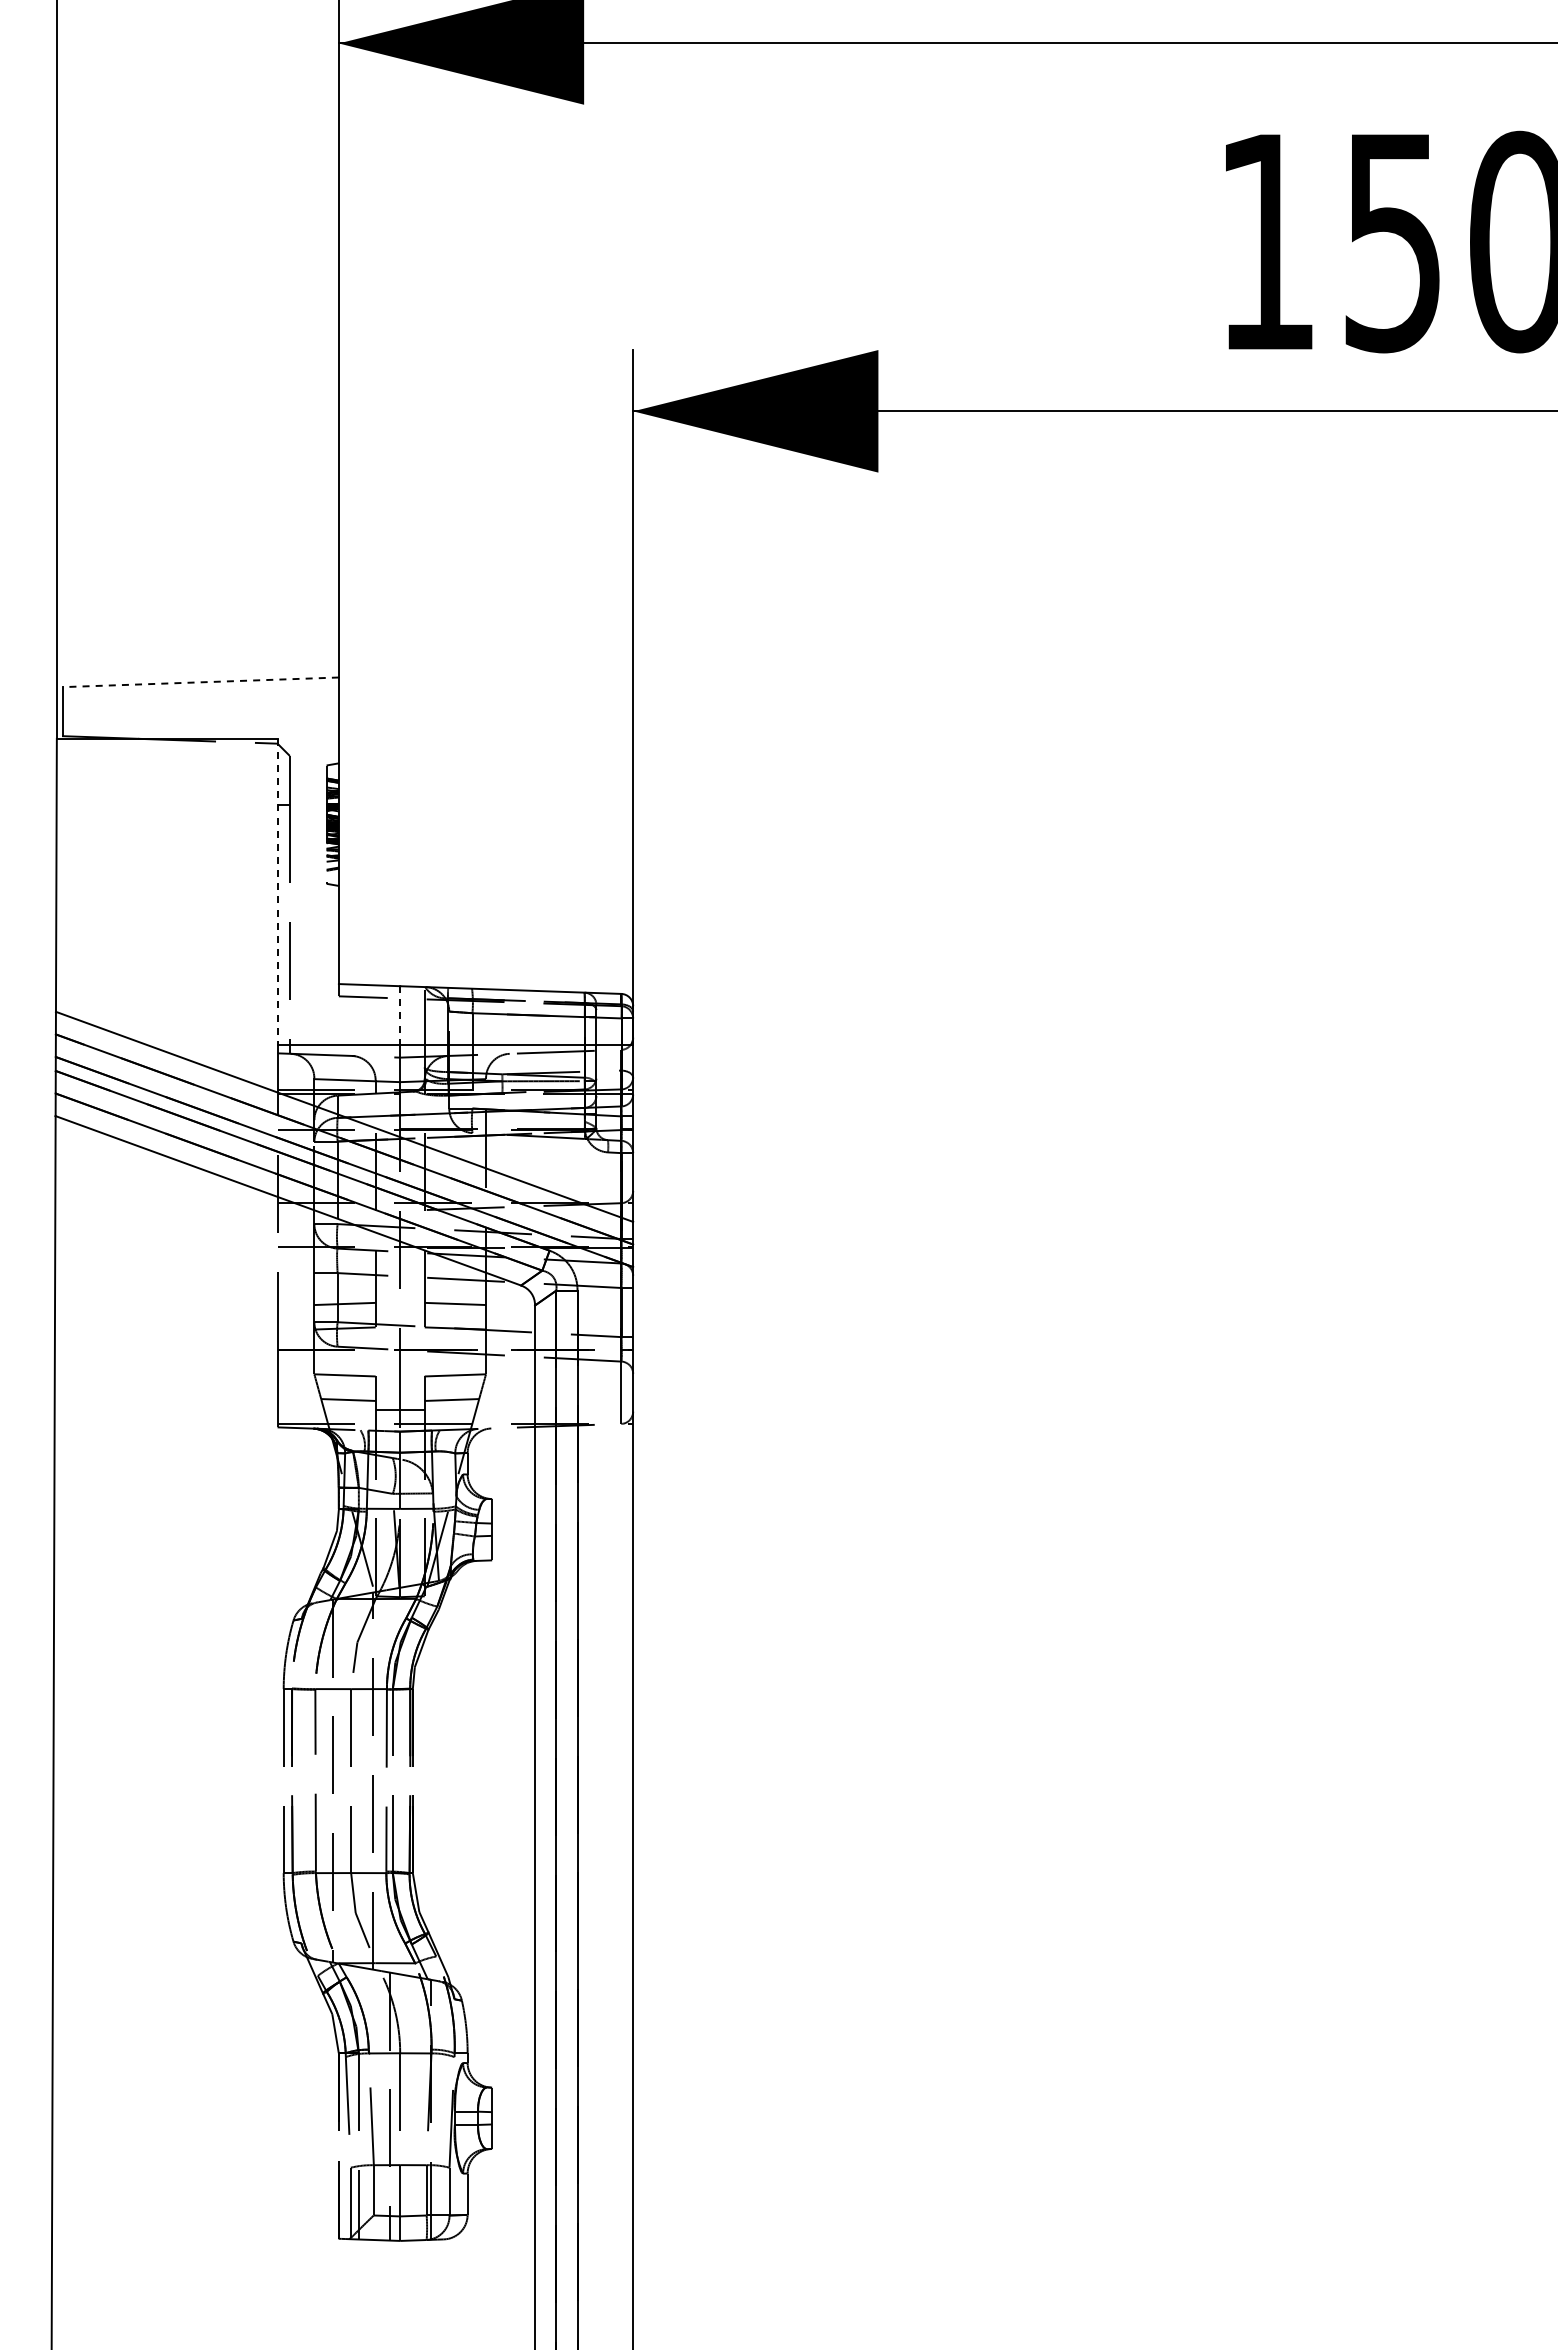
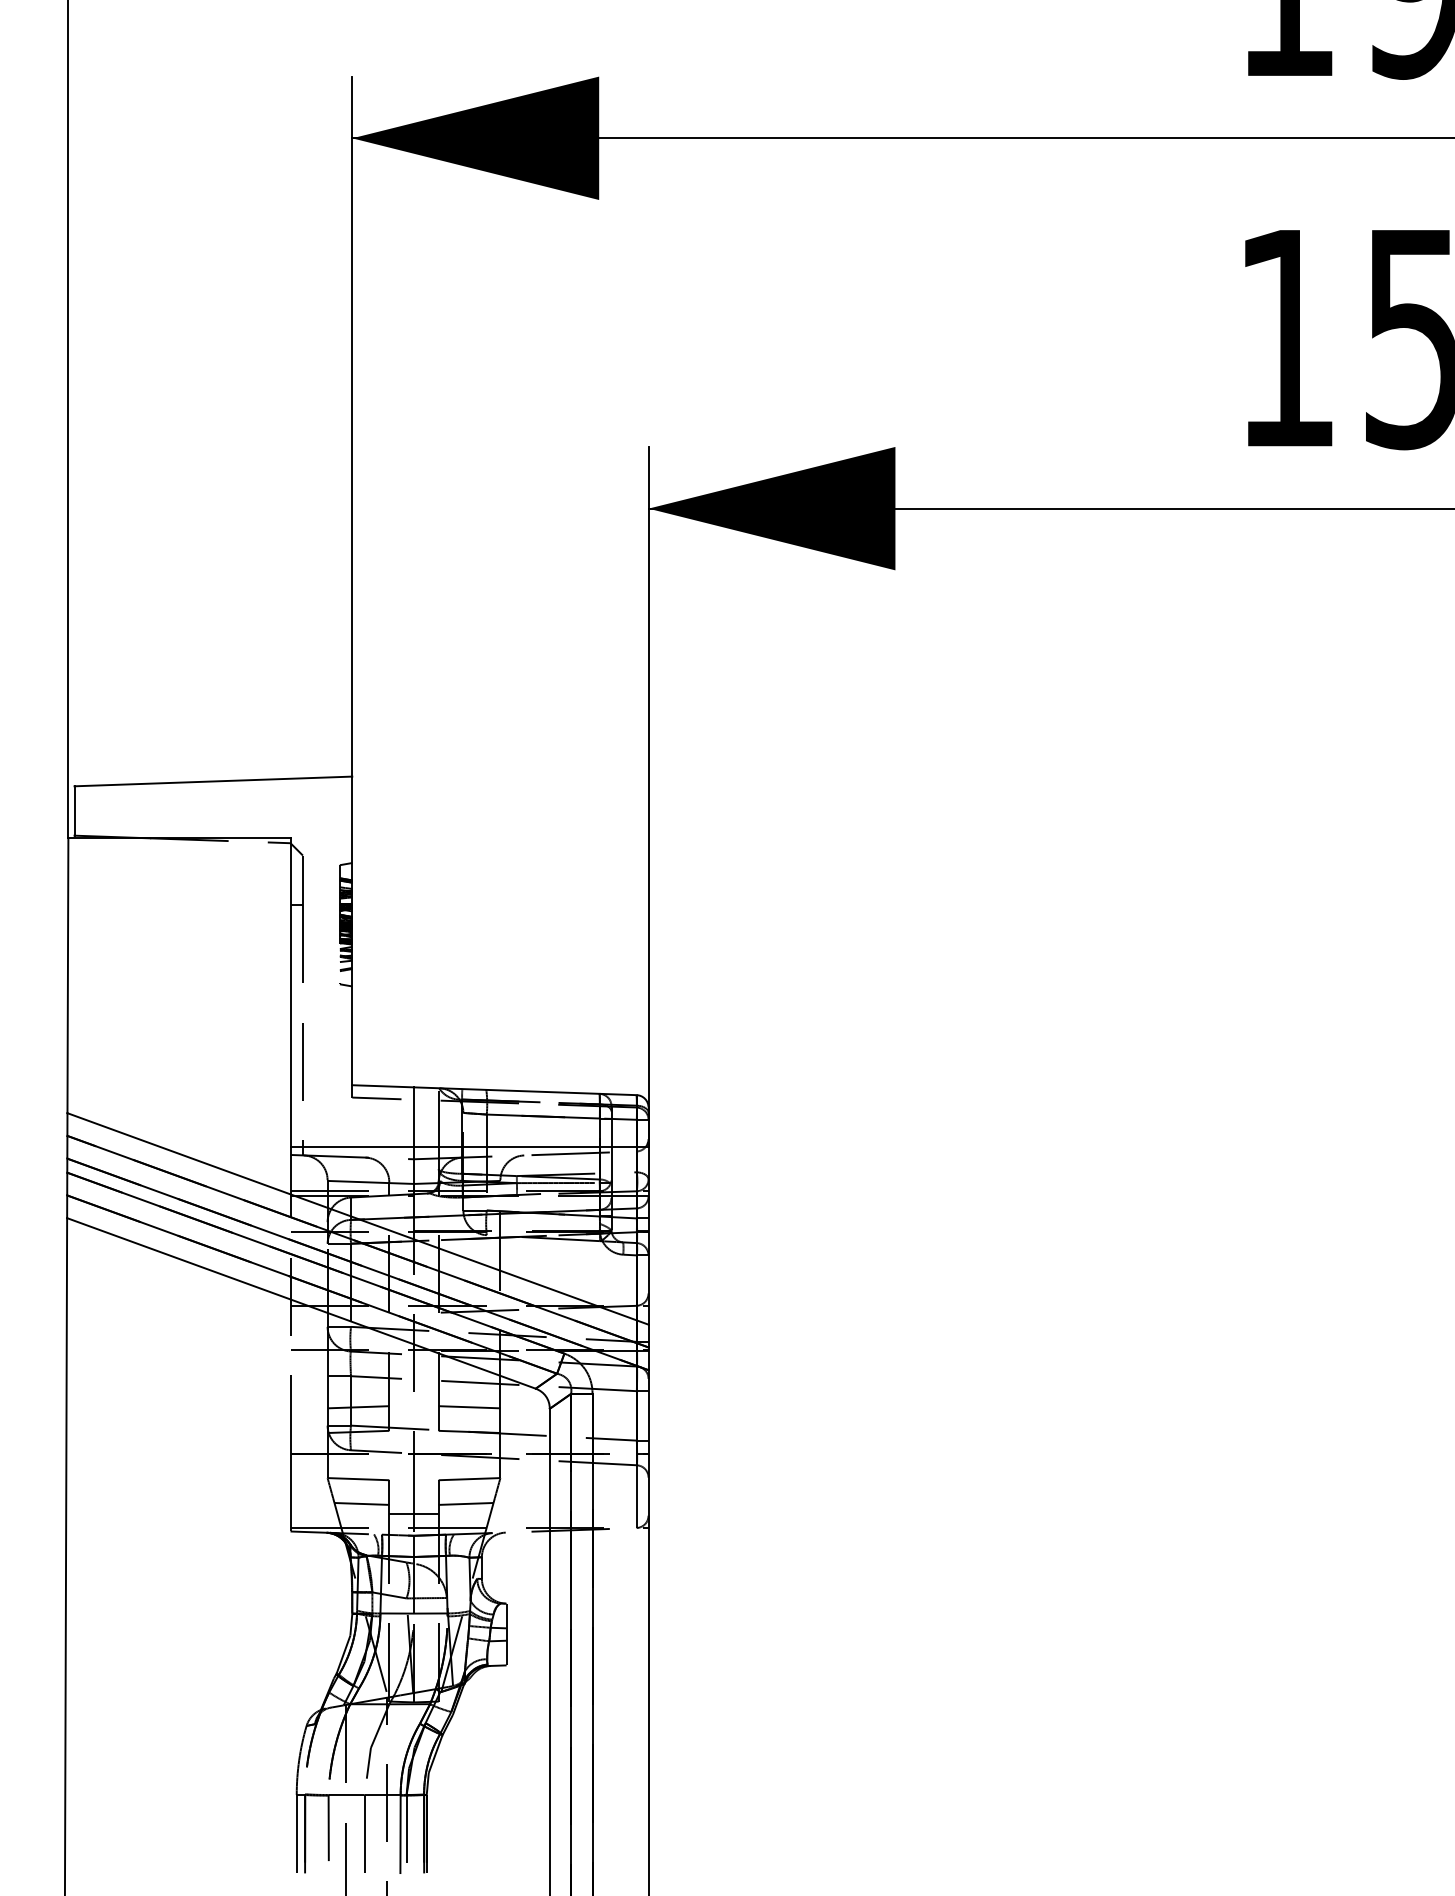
line: (200, 682) -> (212, 781), dashed -> solid
line: (277, 892) -> (290, 993), dashed -> solid
line: (400, 1015) -> (414, 1116), dashed -> solid

